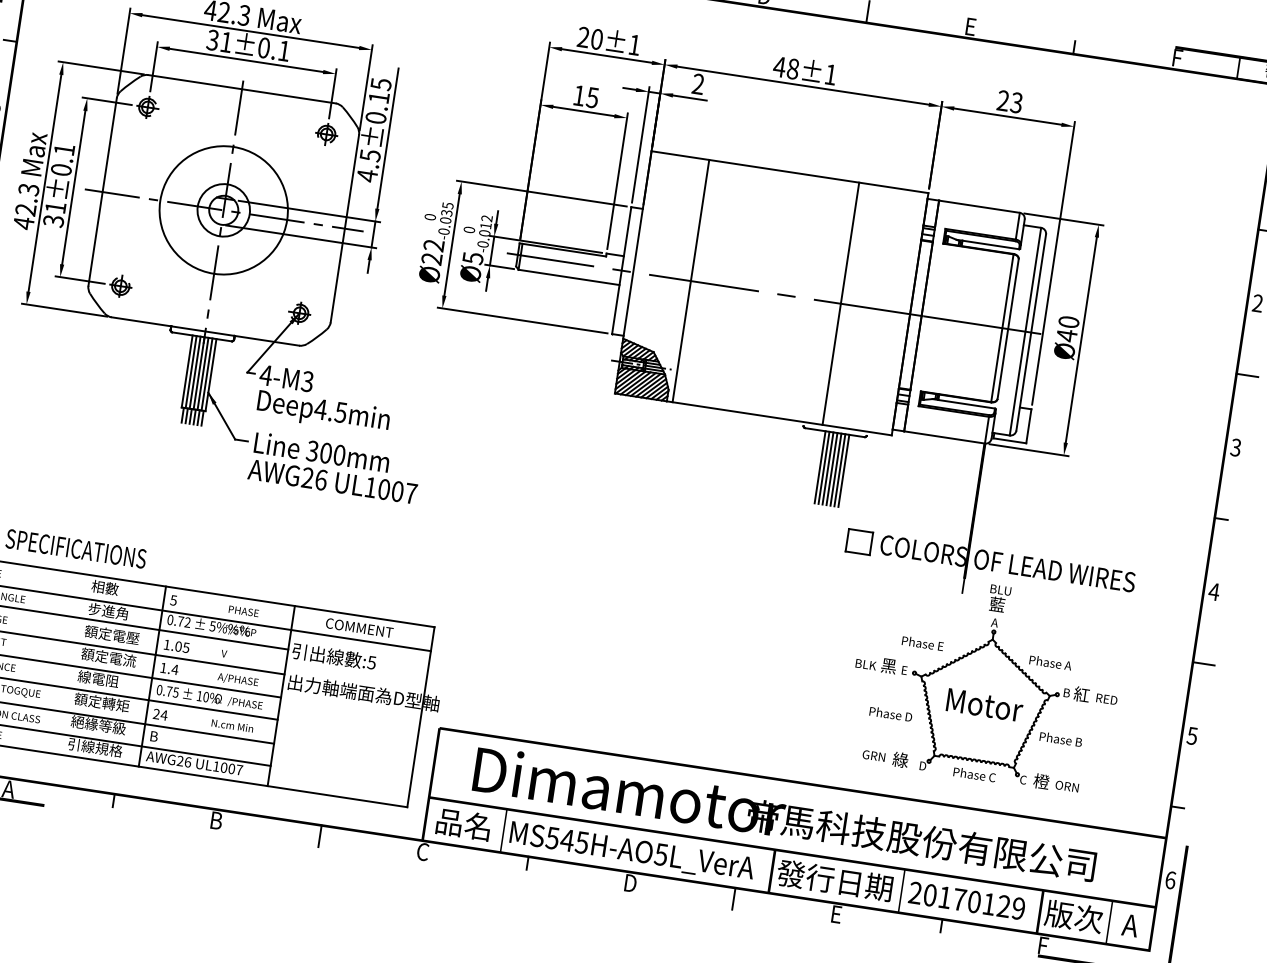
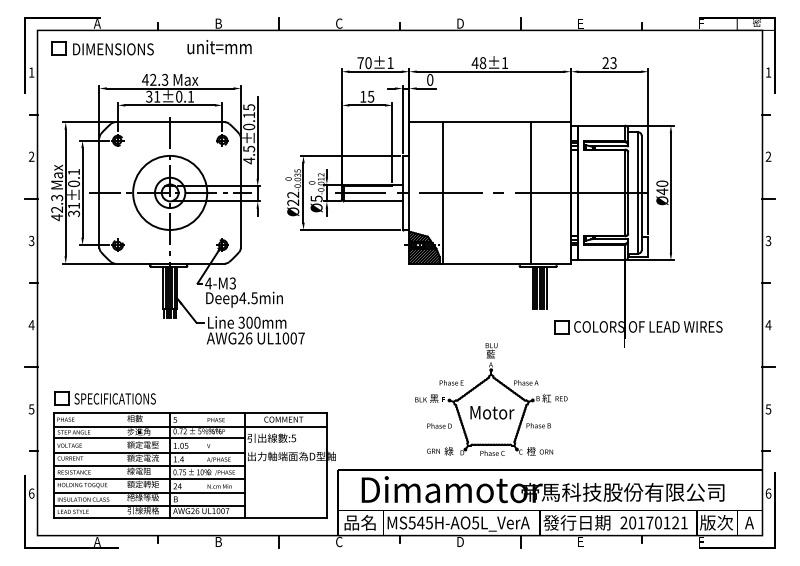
text: (583, 36) -> (360, 62), 20±1 -> 70±1
text: (698, 83) -> (430, 79), 2 -> 0
part: (986, 682) -> (491, 399), moved
text: (1017, 907) -> (683, 522), 20170129 -> 20170121

